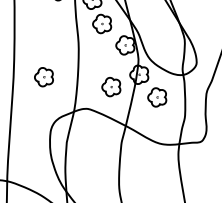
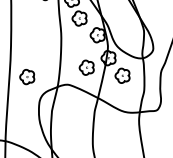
part: (44, 77) -> (27, 77), moved

